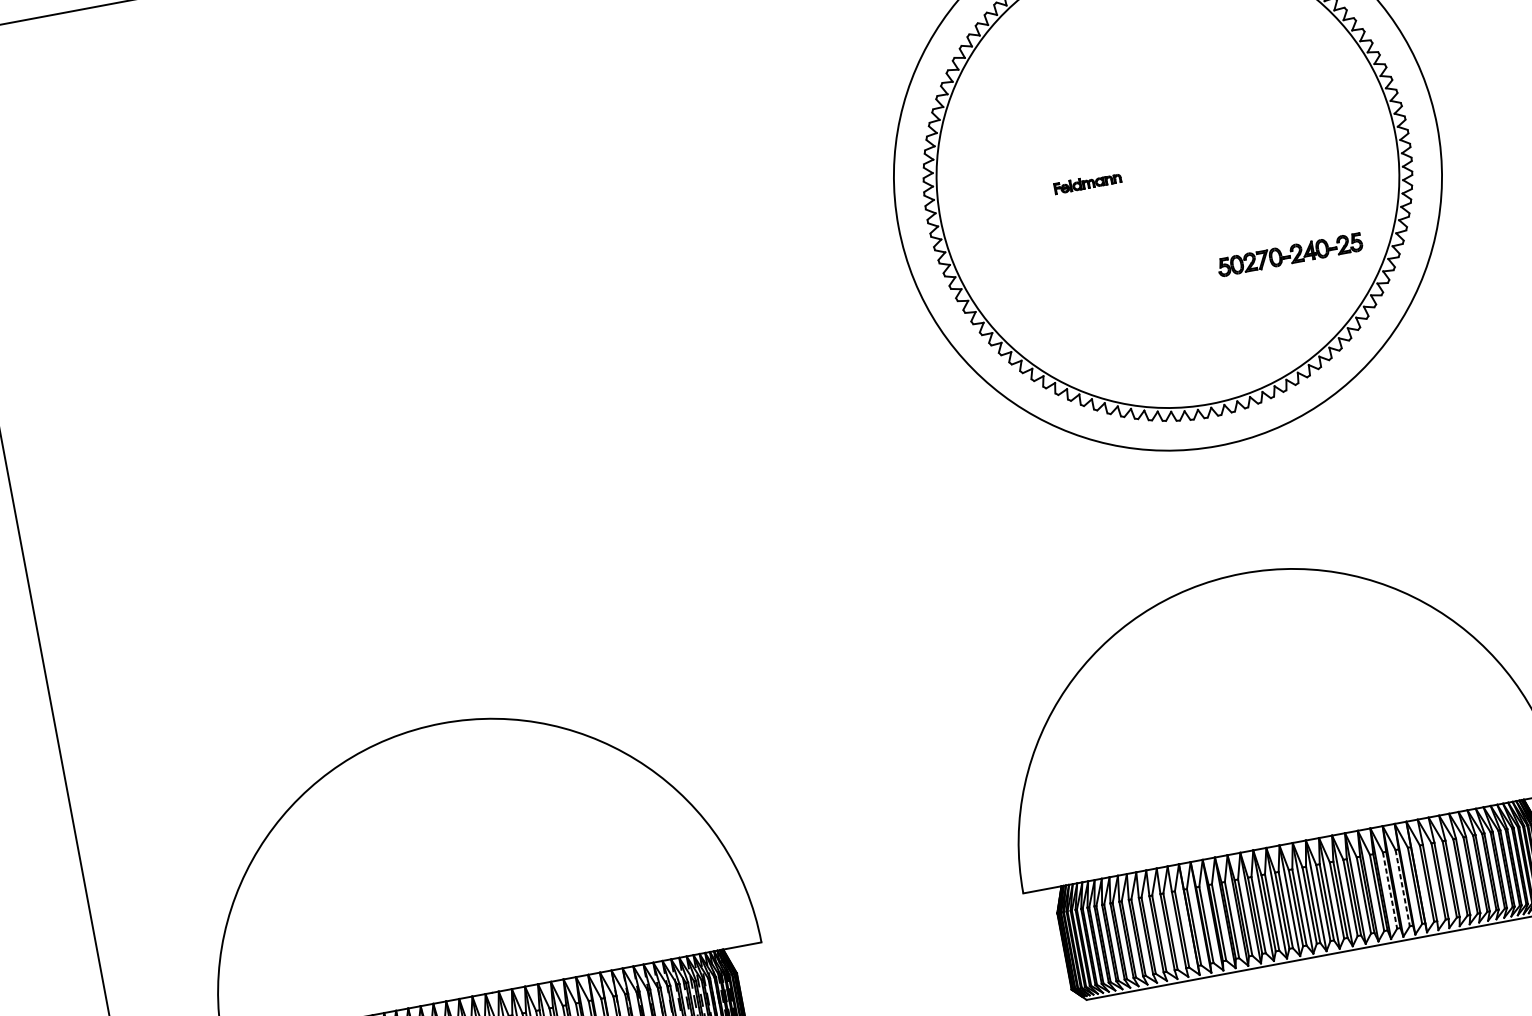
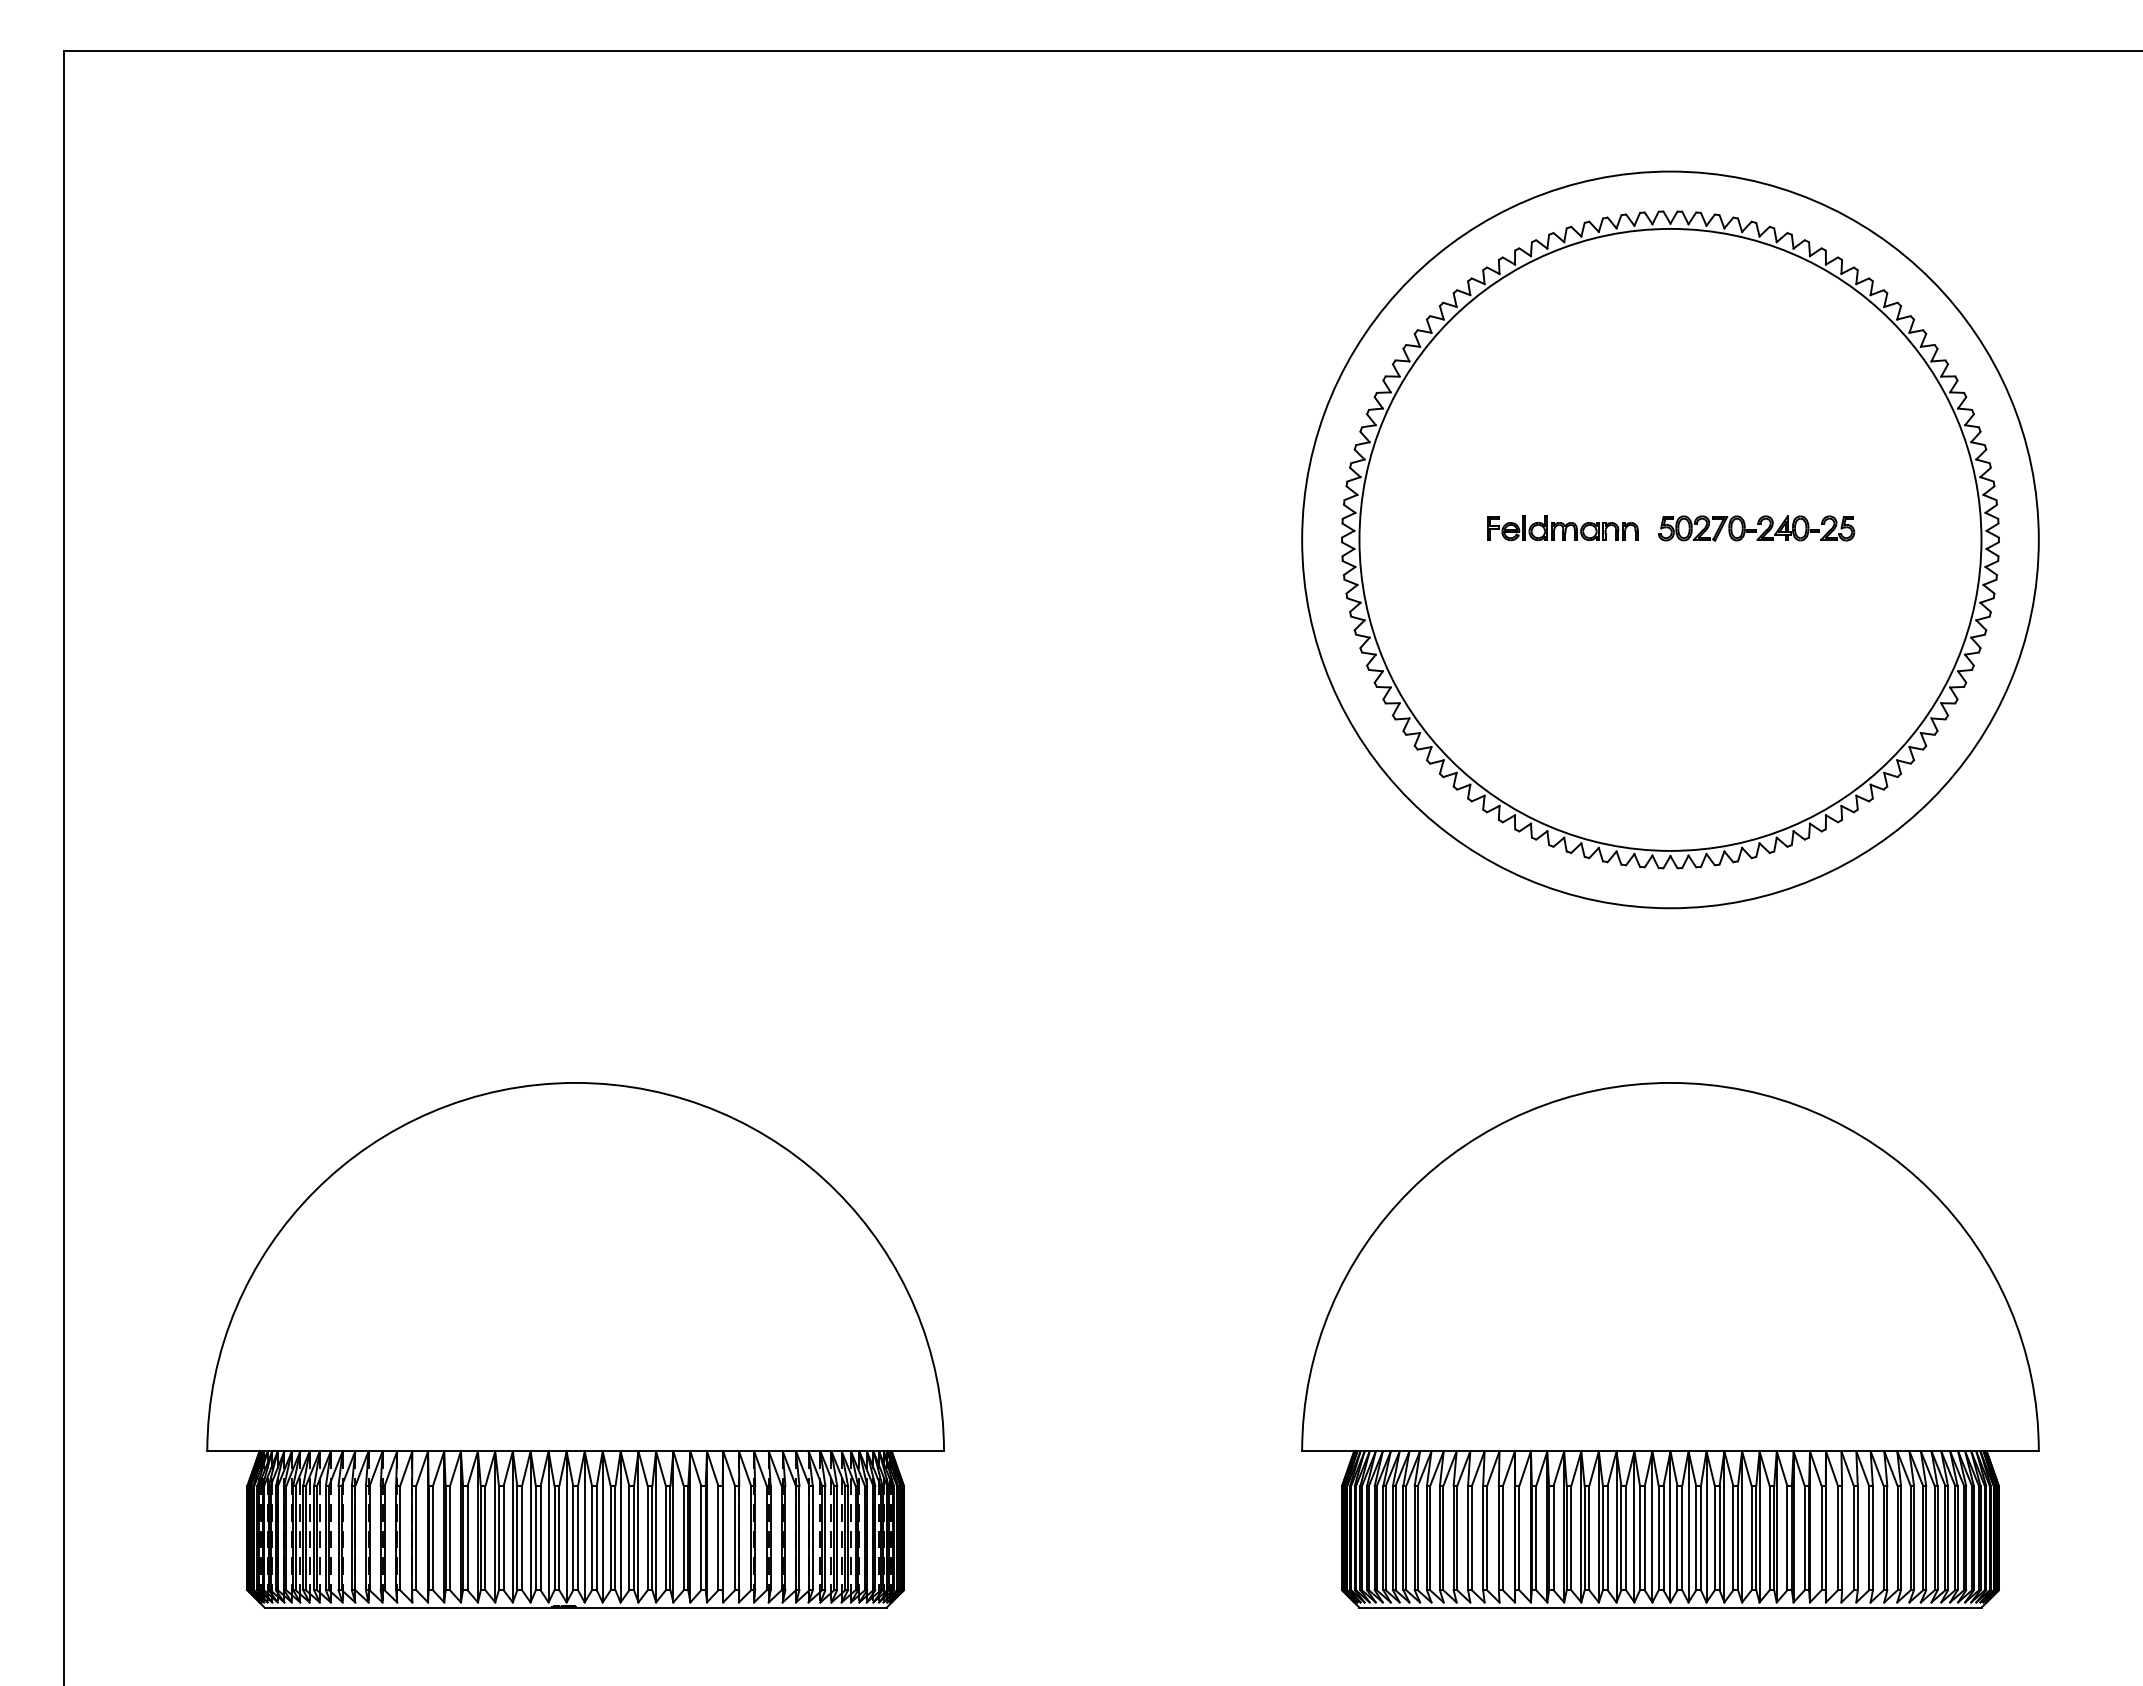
part: (1087, 183) -> (1562, 528), size x1.67
part: (1290, 254) -> (1756, 528), moved
line: (1402, 888) -> (1804, 1538), dashed -> solid
line: (1390, 890) -> (1787, 1538), dashed -> solid

